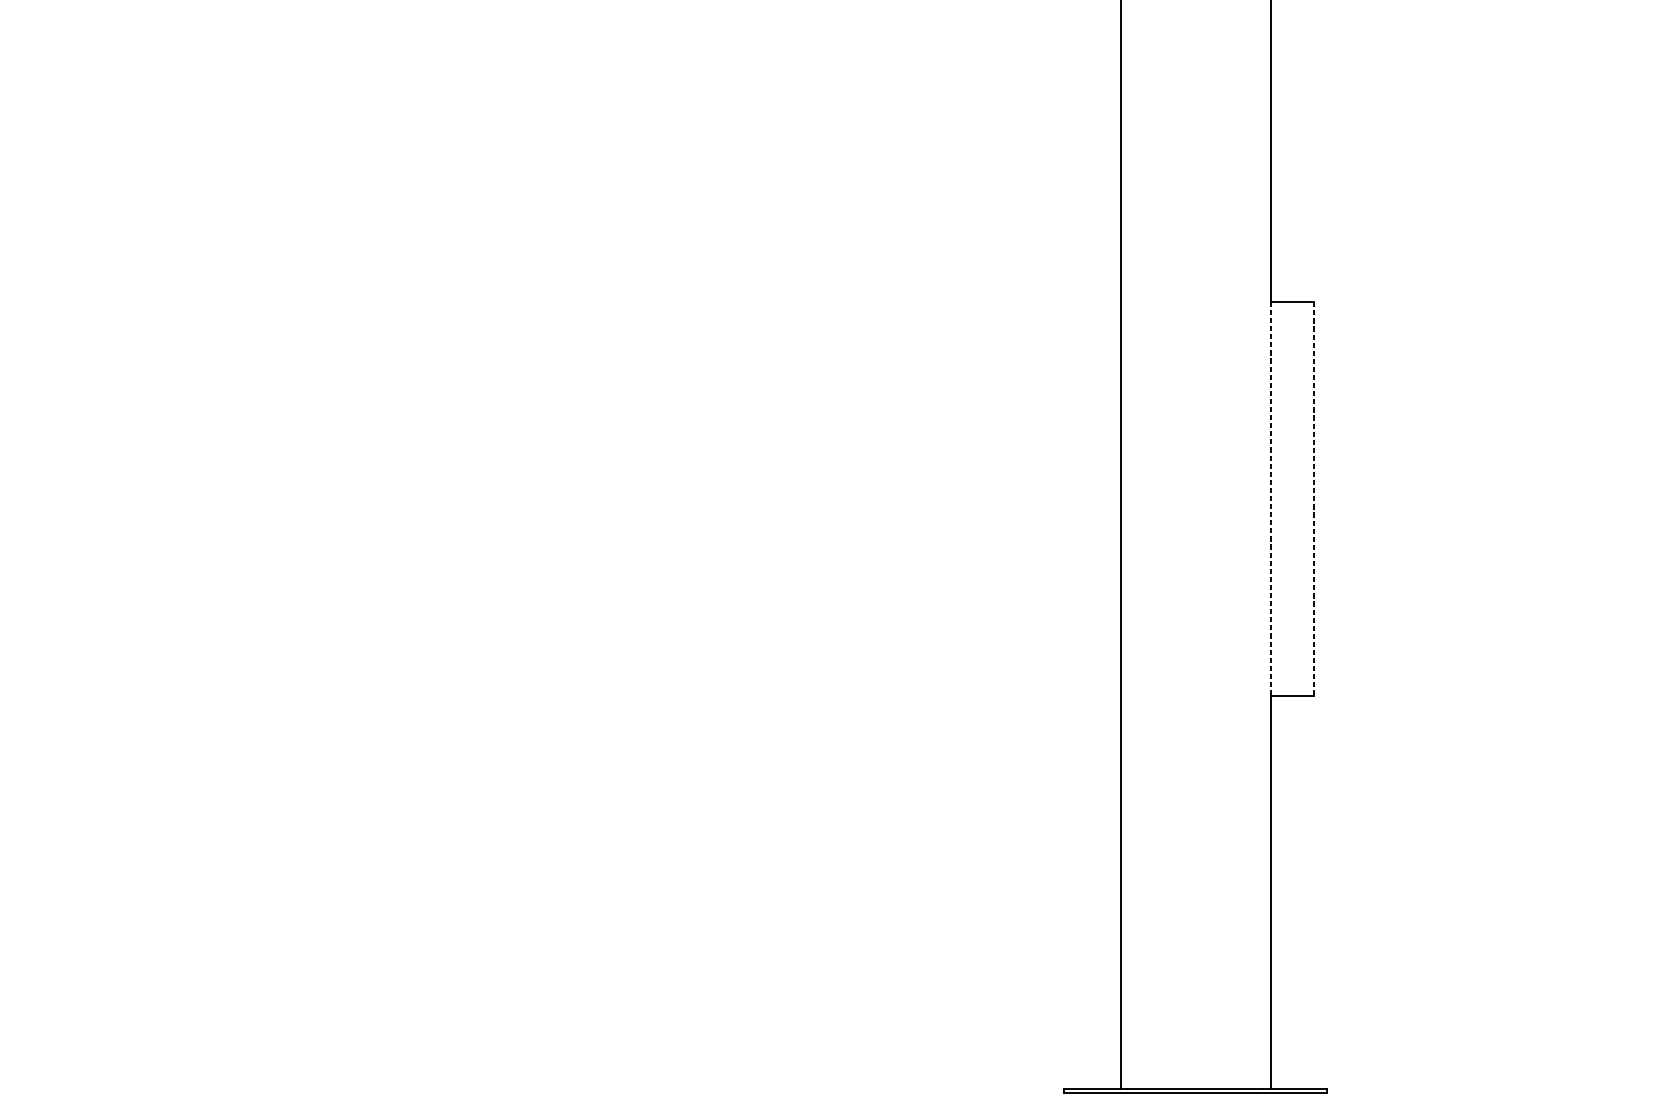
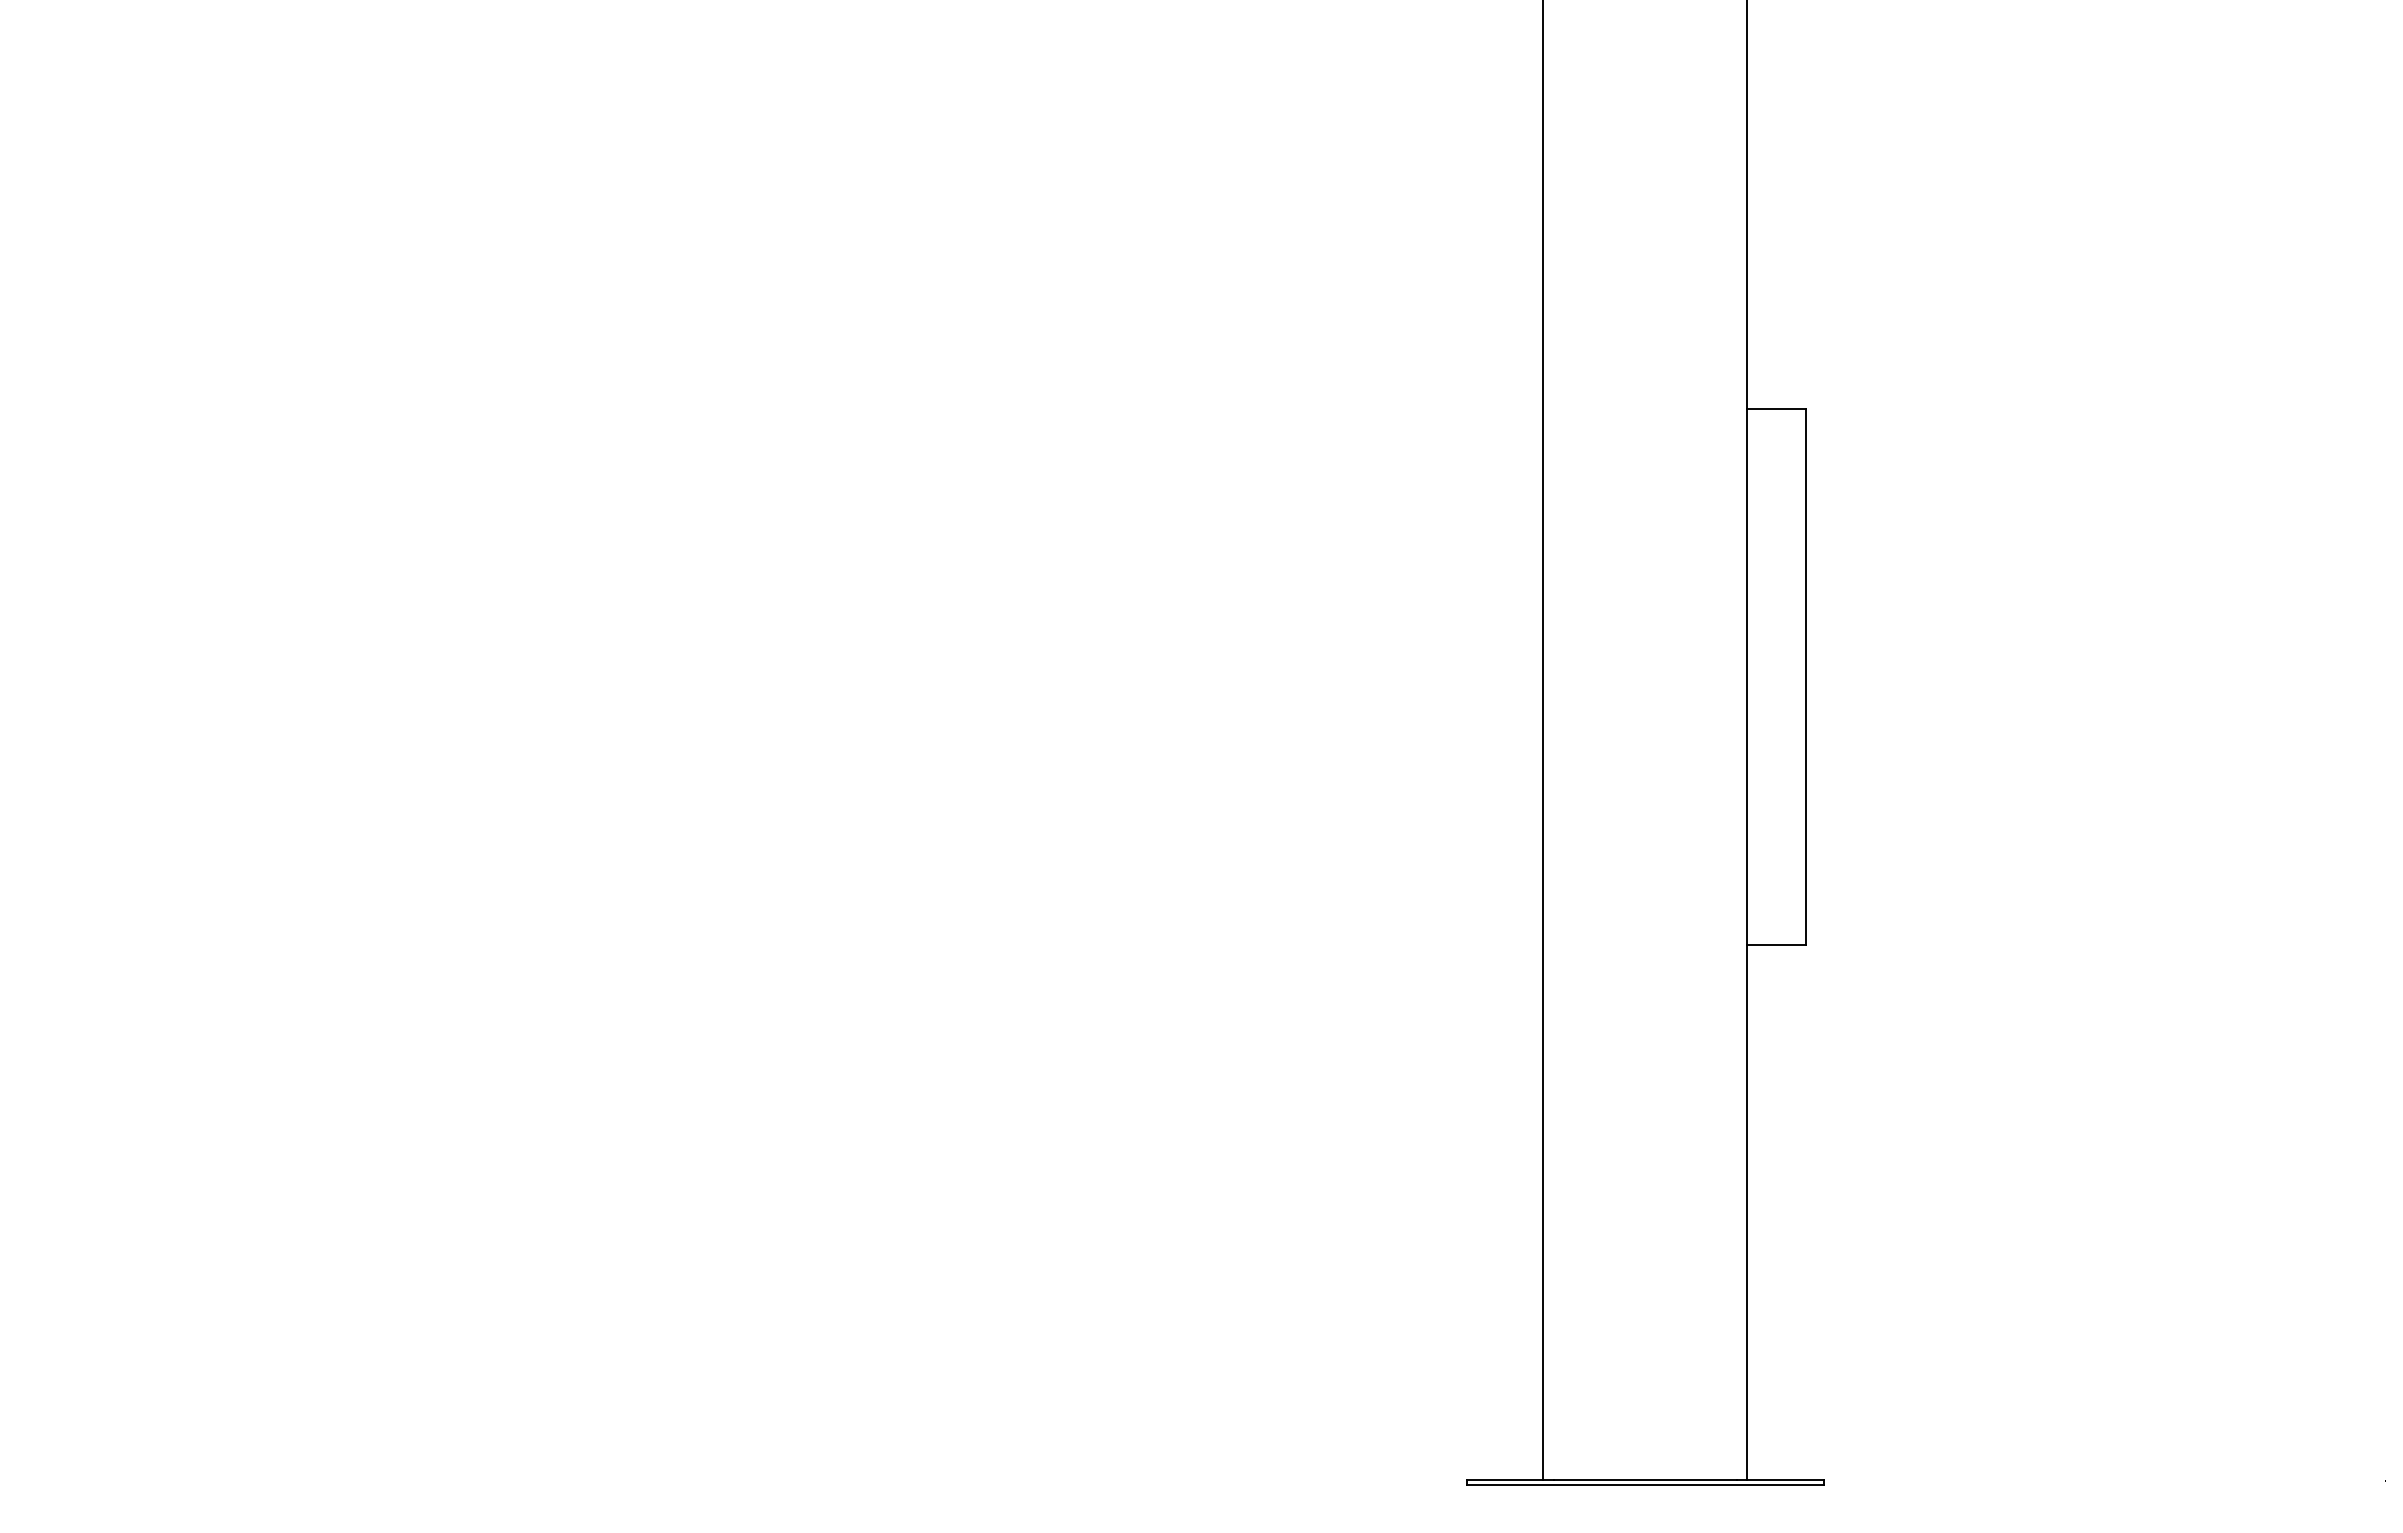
line: (1270, 498) -> (1747, 676), dashed -> solid
line: (1313, 498) -> (1805, 676), dashed -> solid

